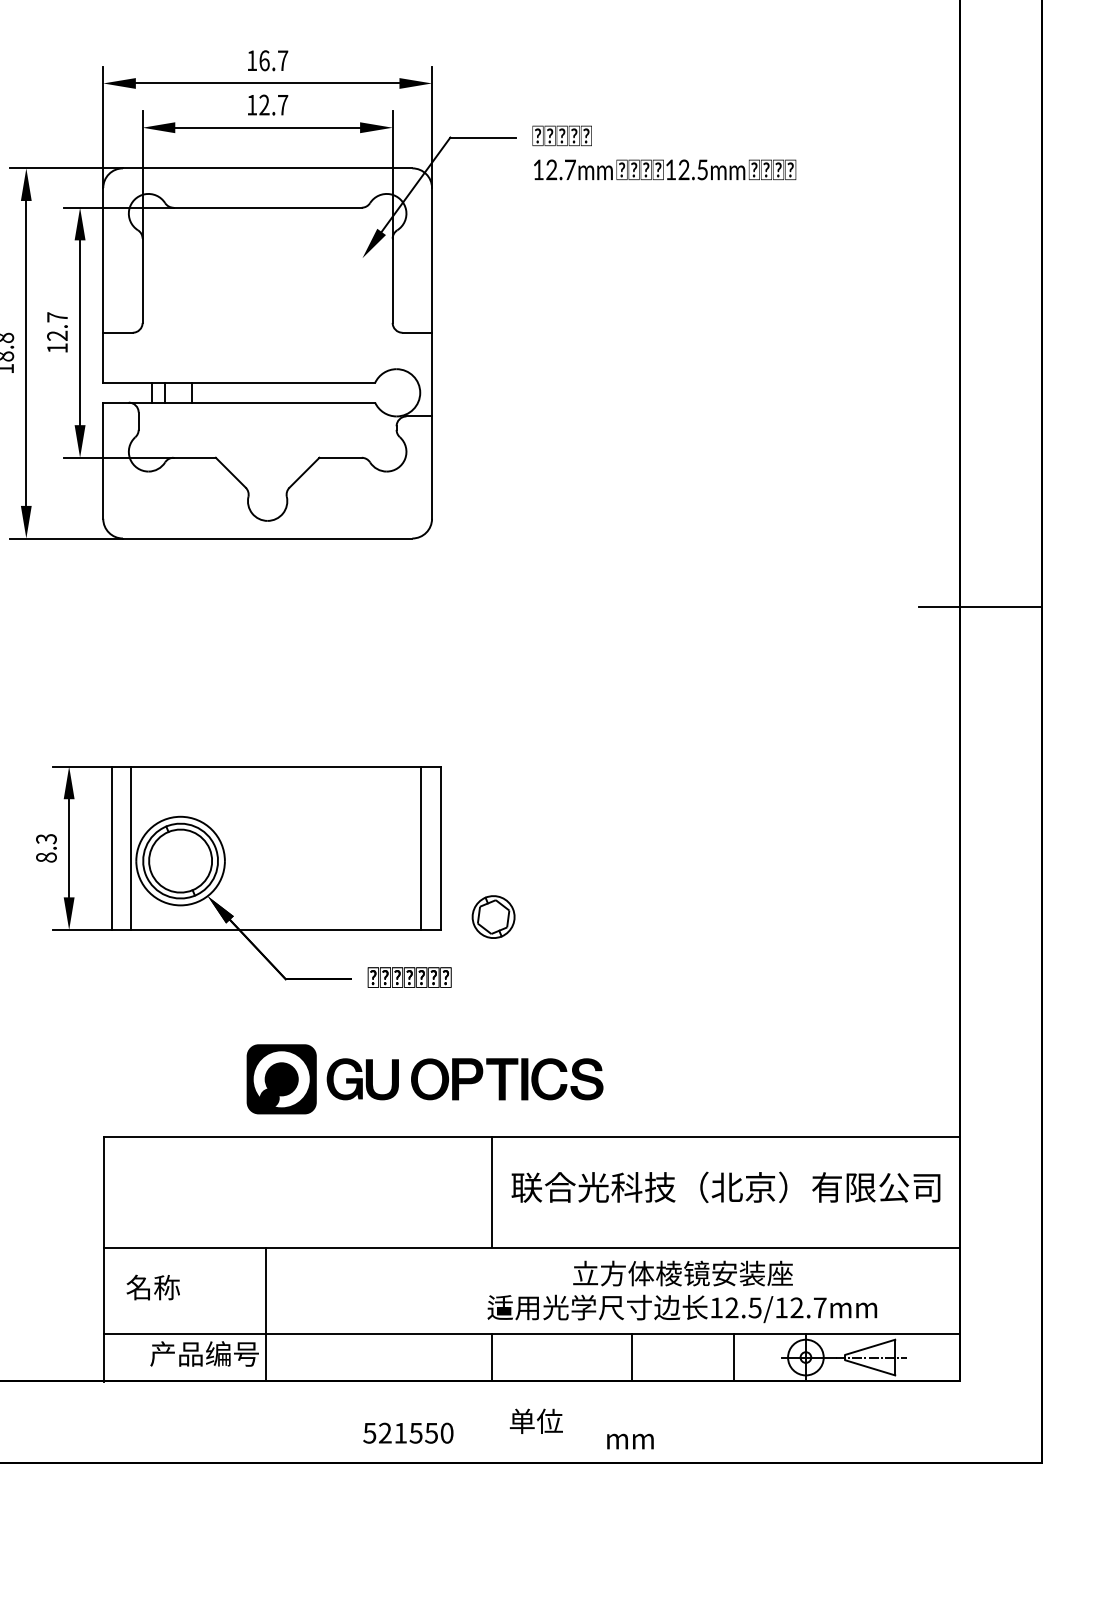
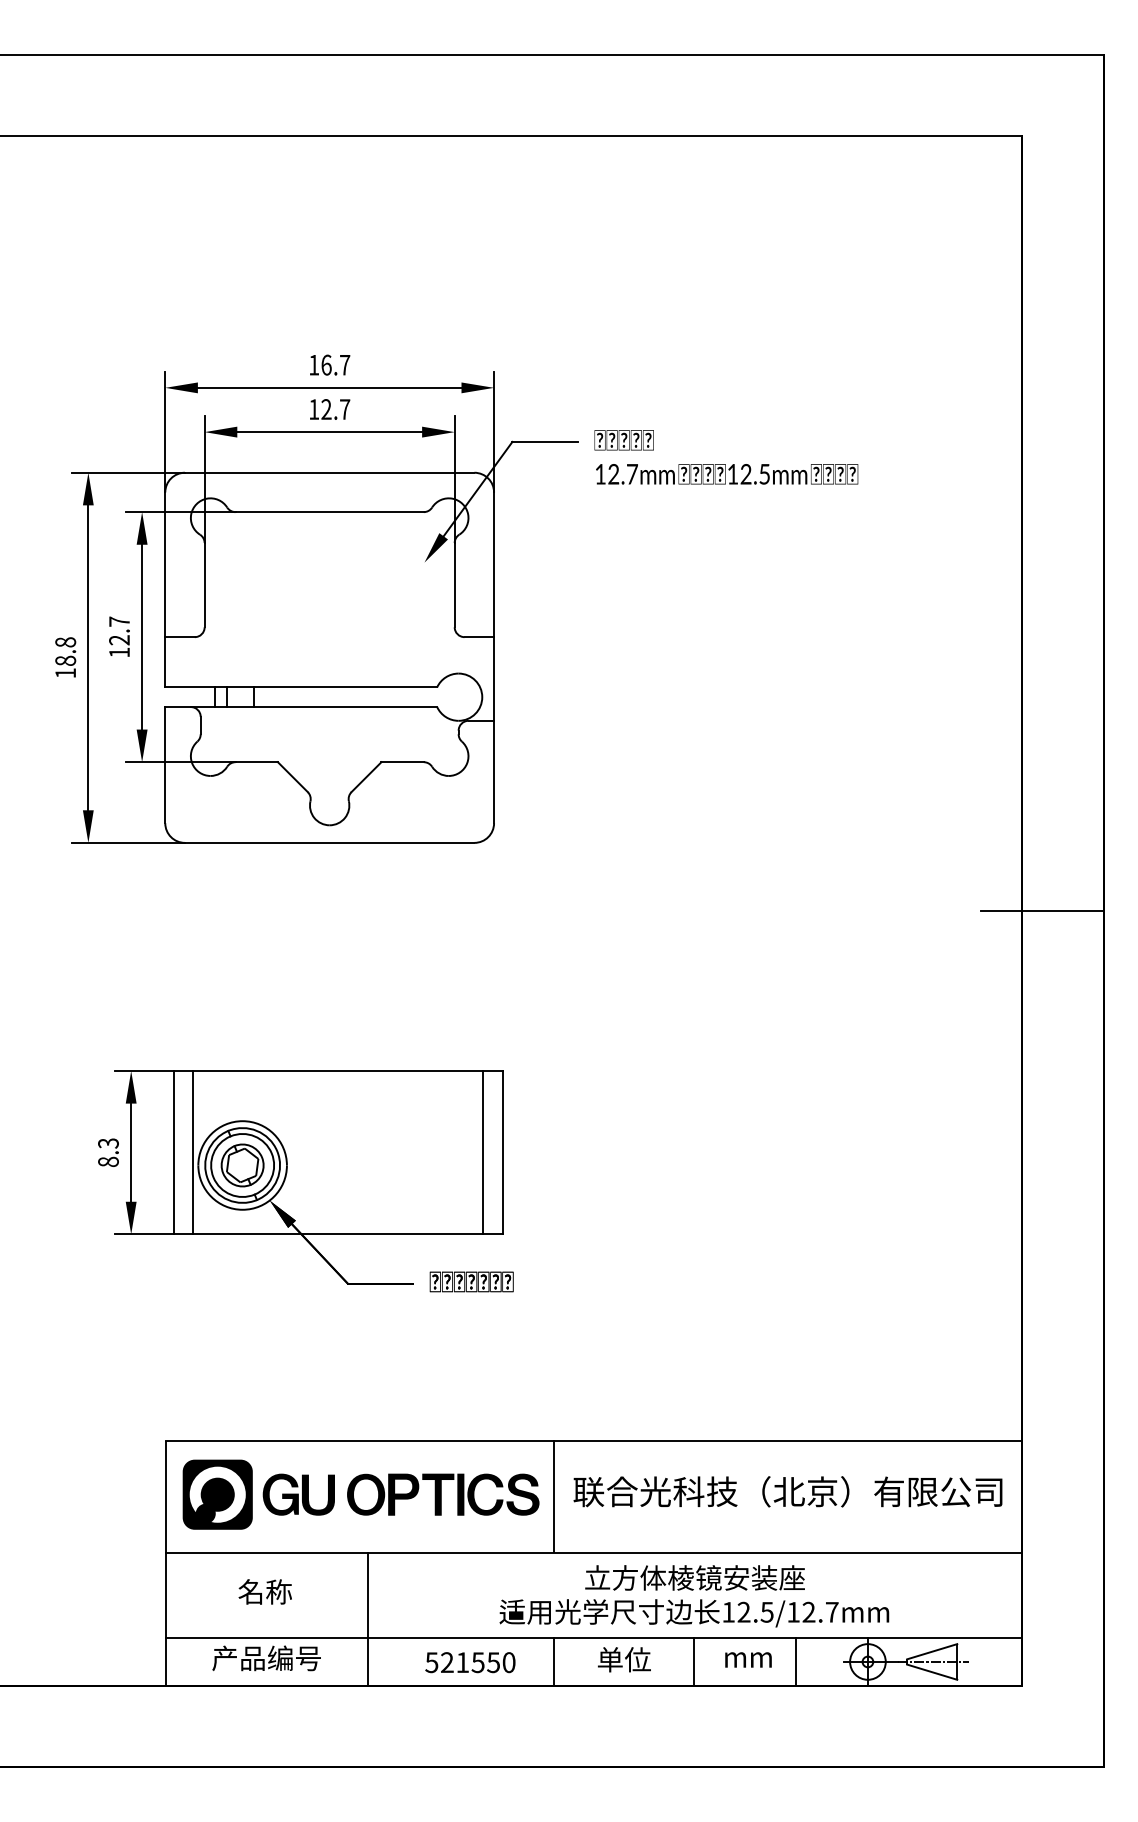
part: (493, 917) -> (242, 1165), moved
part: (424, 1079) -> (360, 1494), moved
text: (152, 1287) -> (264, 1591), moved
text: (682, 1292) -> (694, 1596), moved
line: (265, 1314) -> (367, 1618), moved
text: (536, 1421) -> (624, 1659), moved
text: (408, 1433) -> (470, 1662), moved
text: (630, 1441) -> (748, 1659), moved

